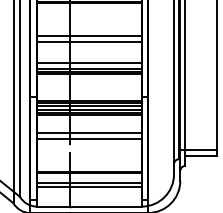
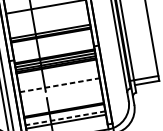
line: (88, 42) -> (46, 11), removed
line: (88, 62) -> (48, 27), removed
line: (88, 133) -> (58, 80), removed
line: (89, 139) -> (59, 85), solid -> dashed
line: (89, 182) -> (65, 118), solid -> dashed

